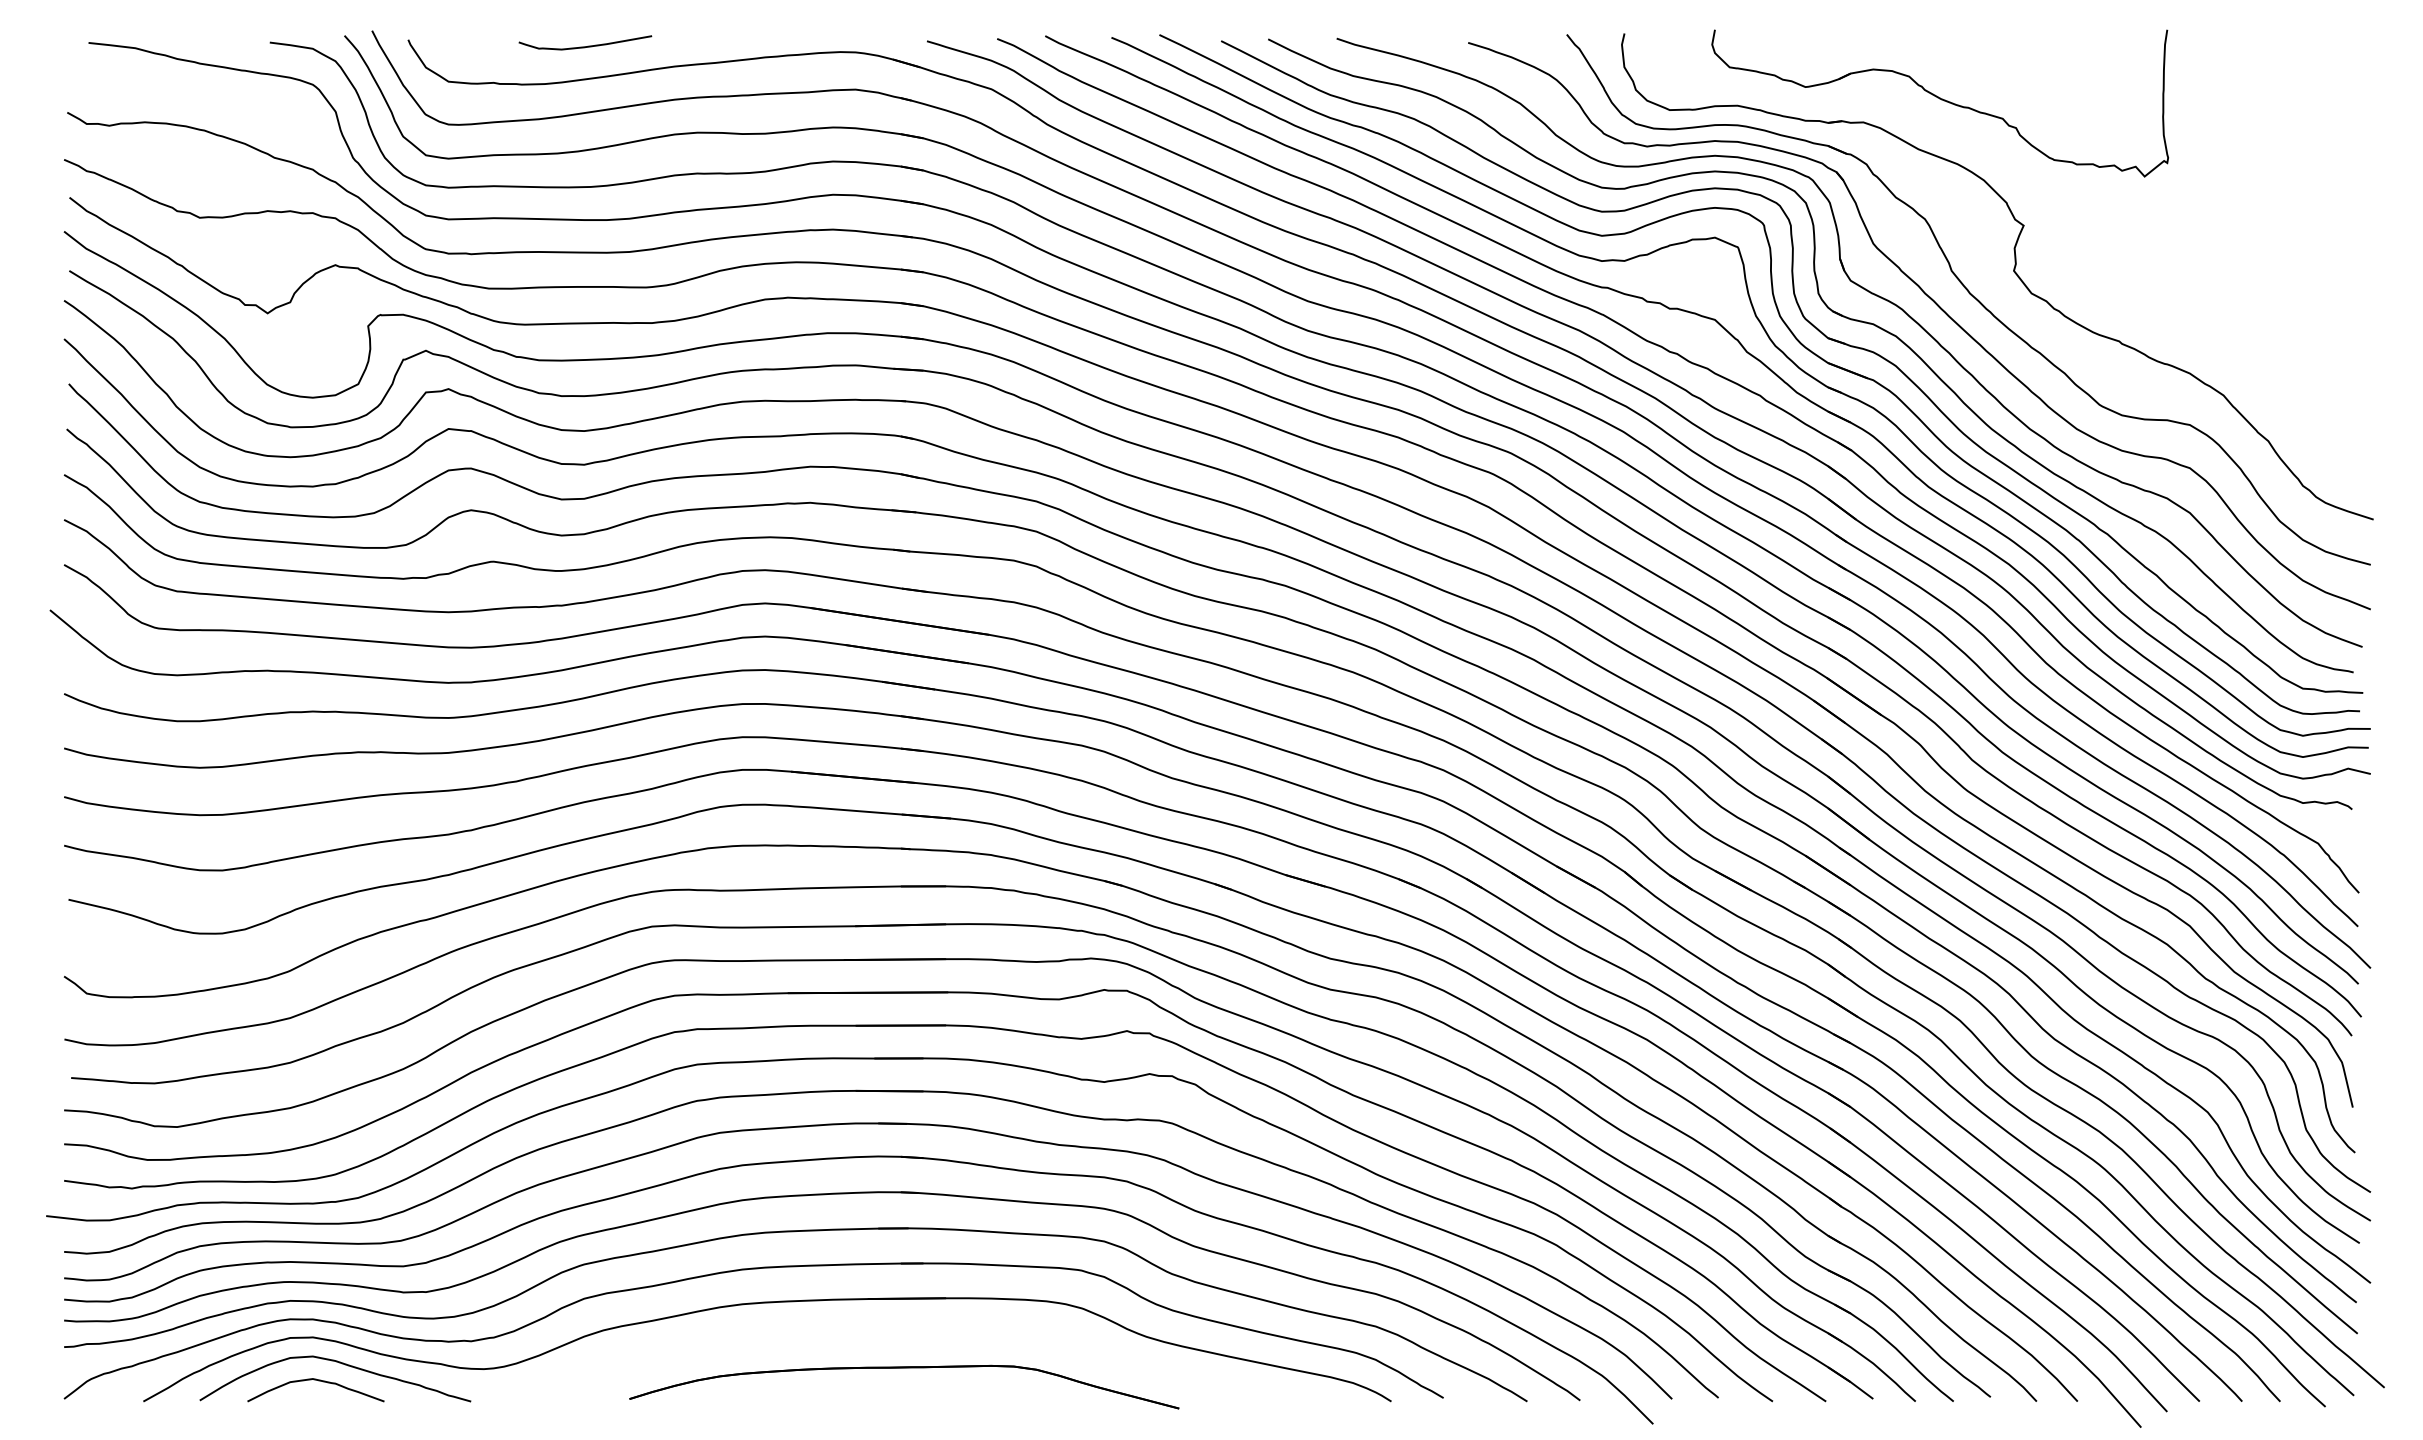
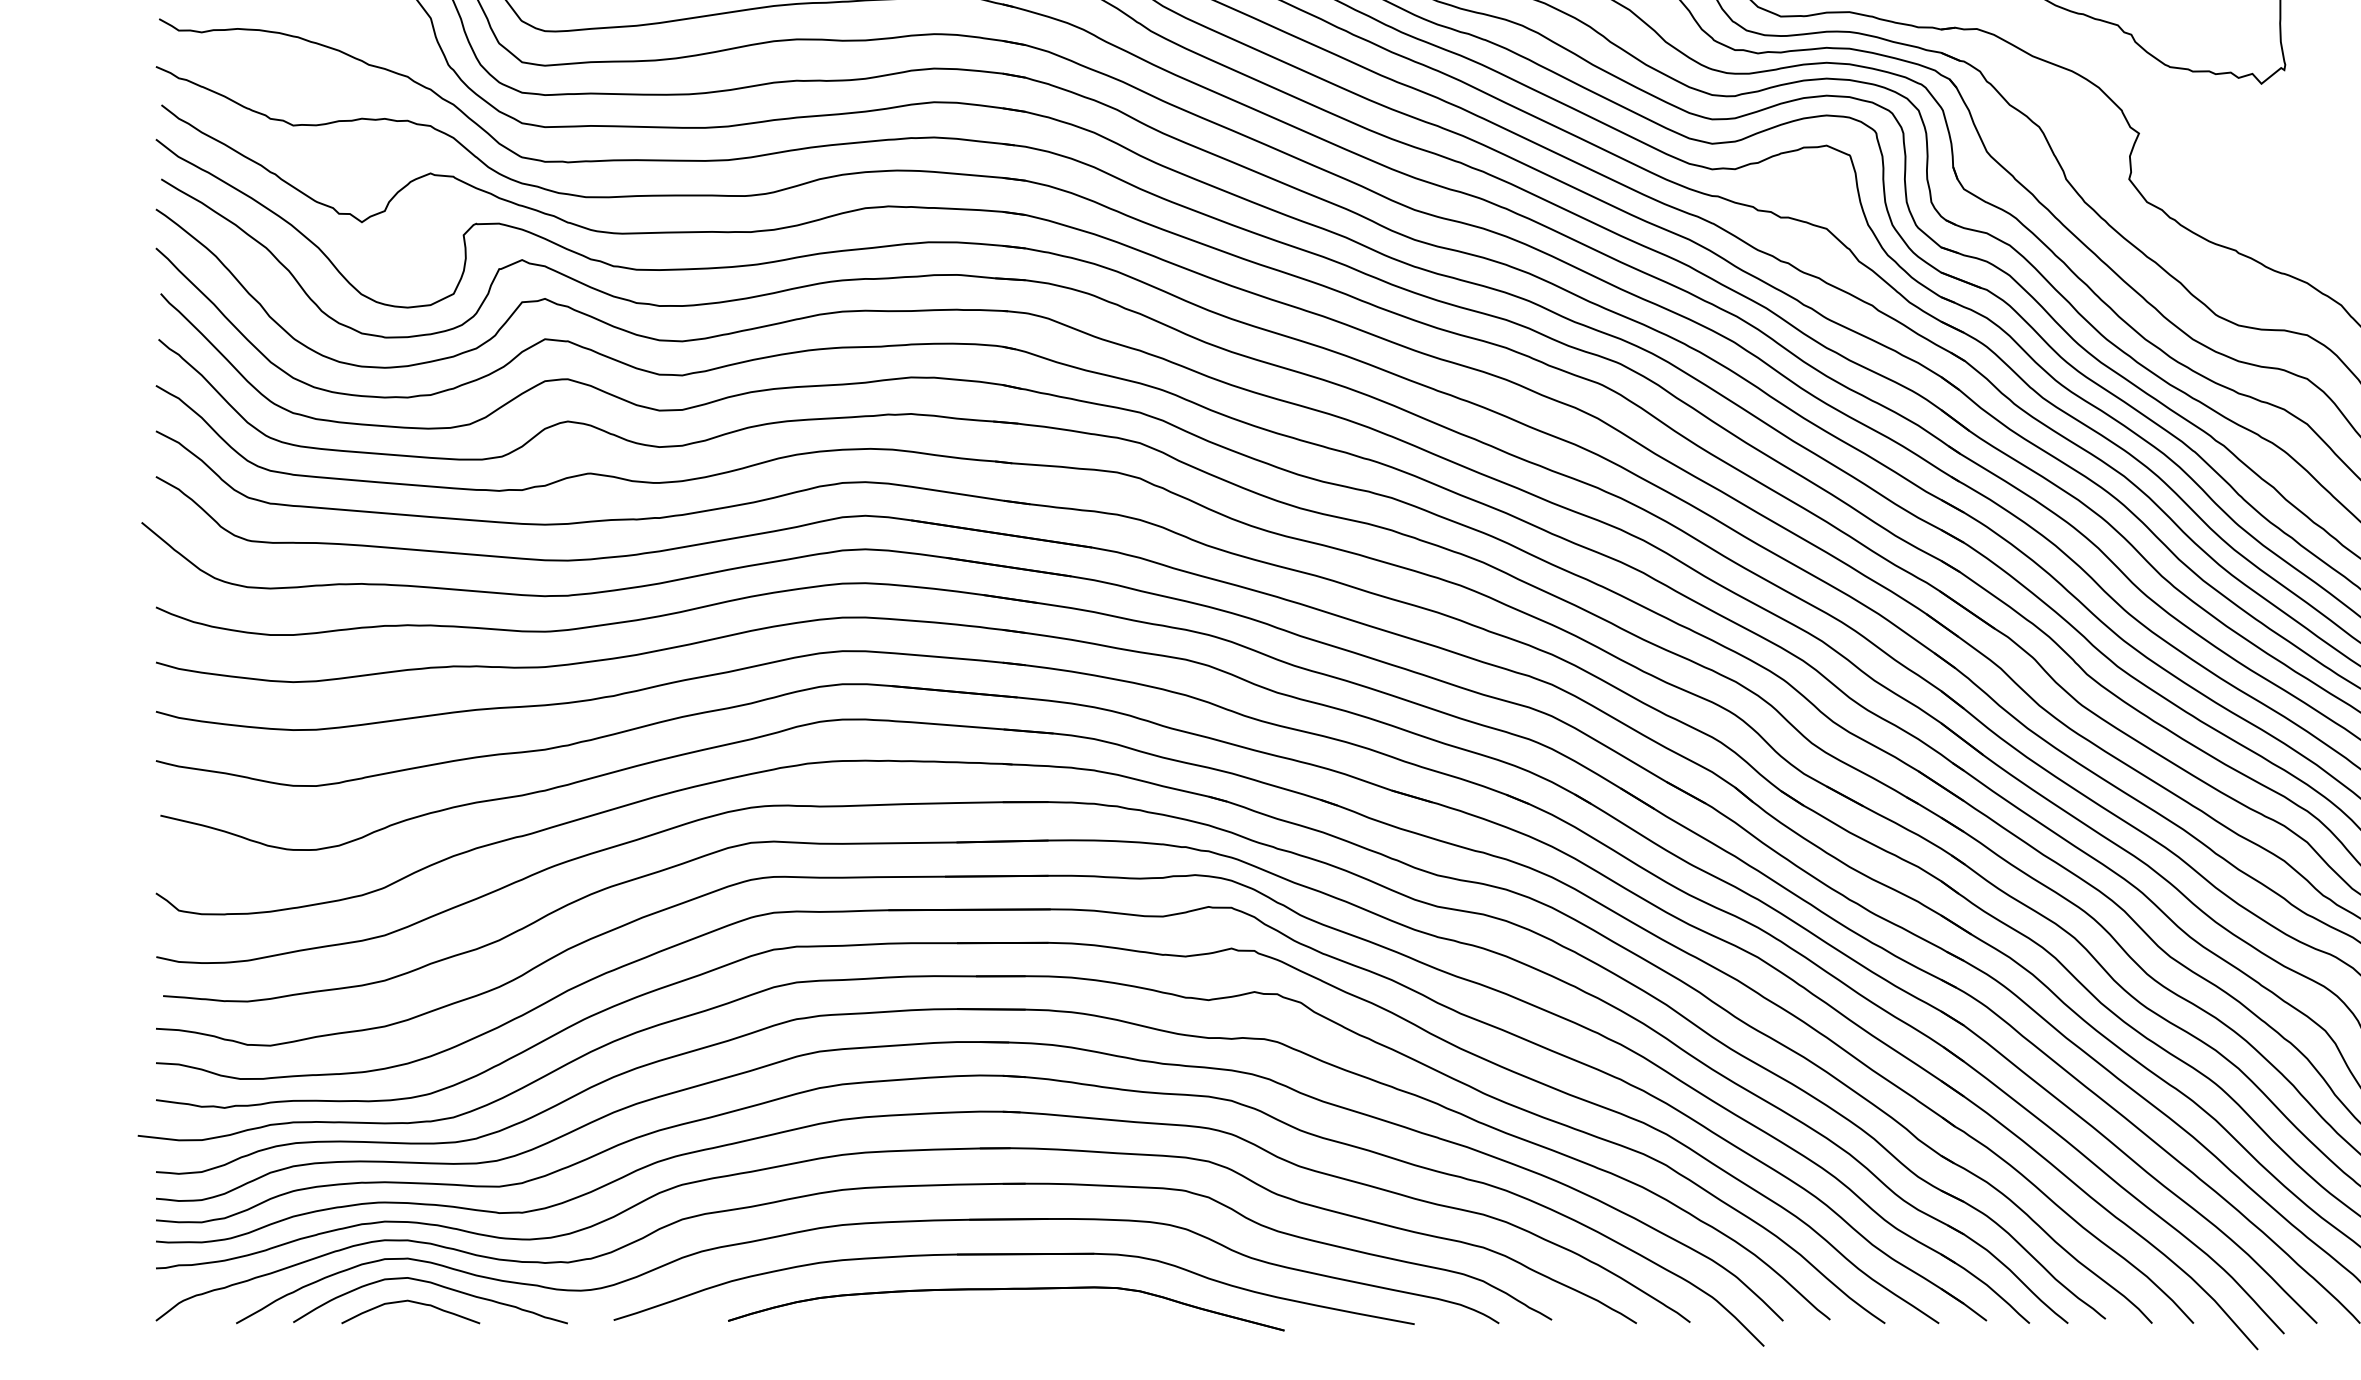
part: (911, 1334) -> (1013, 1255), added

